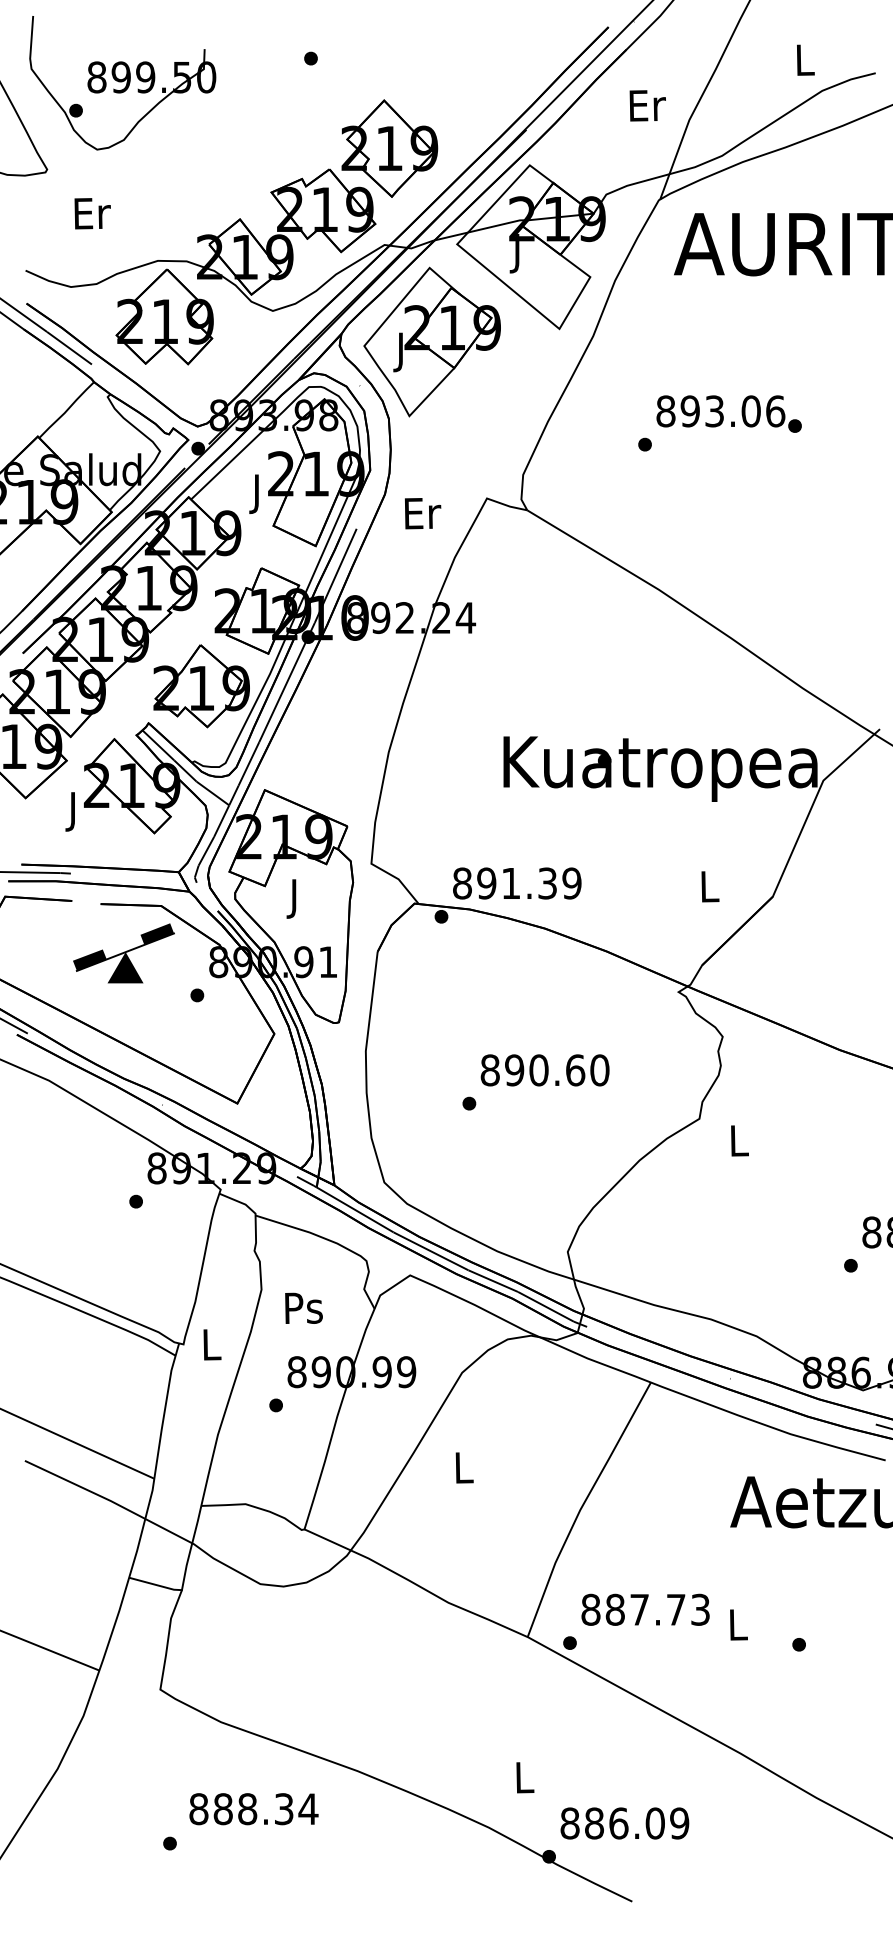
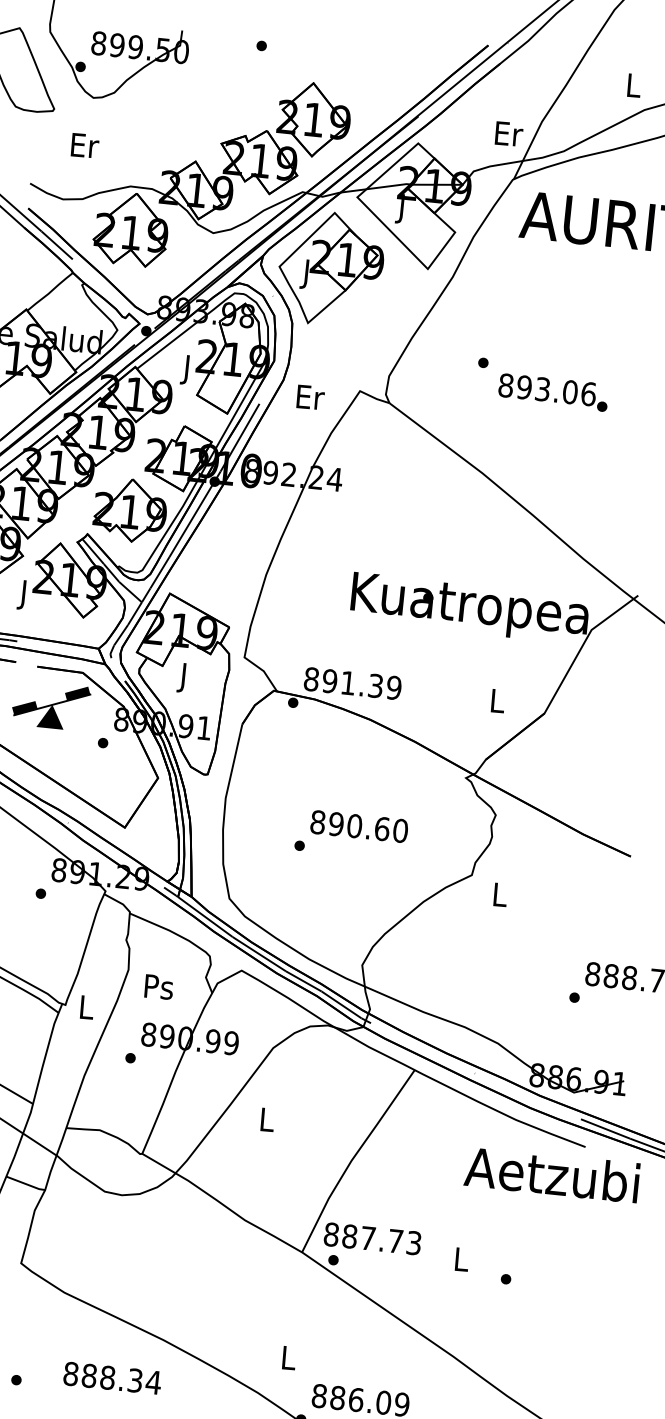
text: (647, 105) -> (508, 133), moved
text: (728, 413) -> (553, 392), moved
text: (645, 1609) -> (372, 1238), moved
text: (253, 1809) -> (112, 1378), moved

